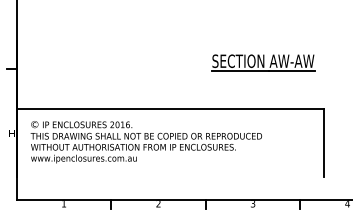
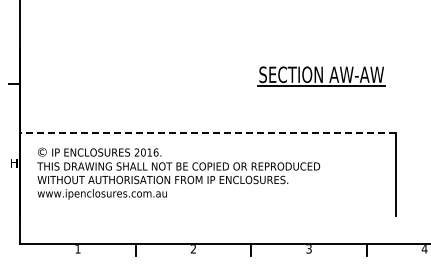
line: (170, 108) -> (208, 132), solid -> dashed

